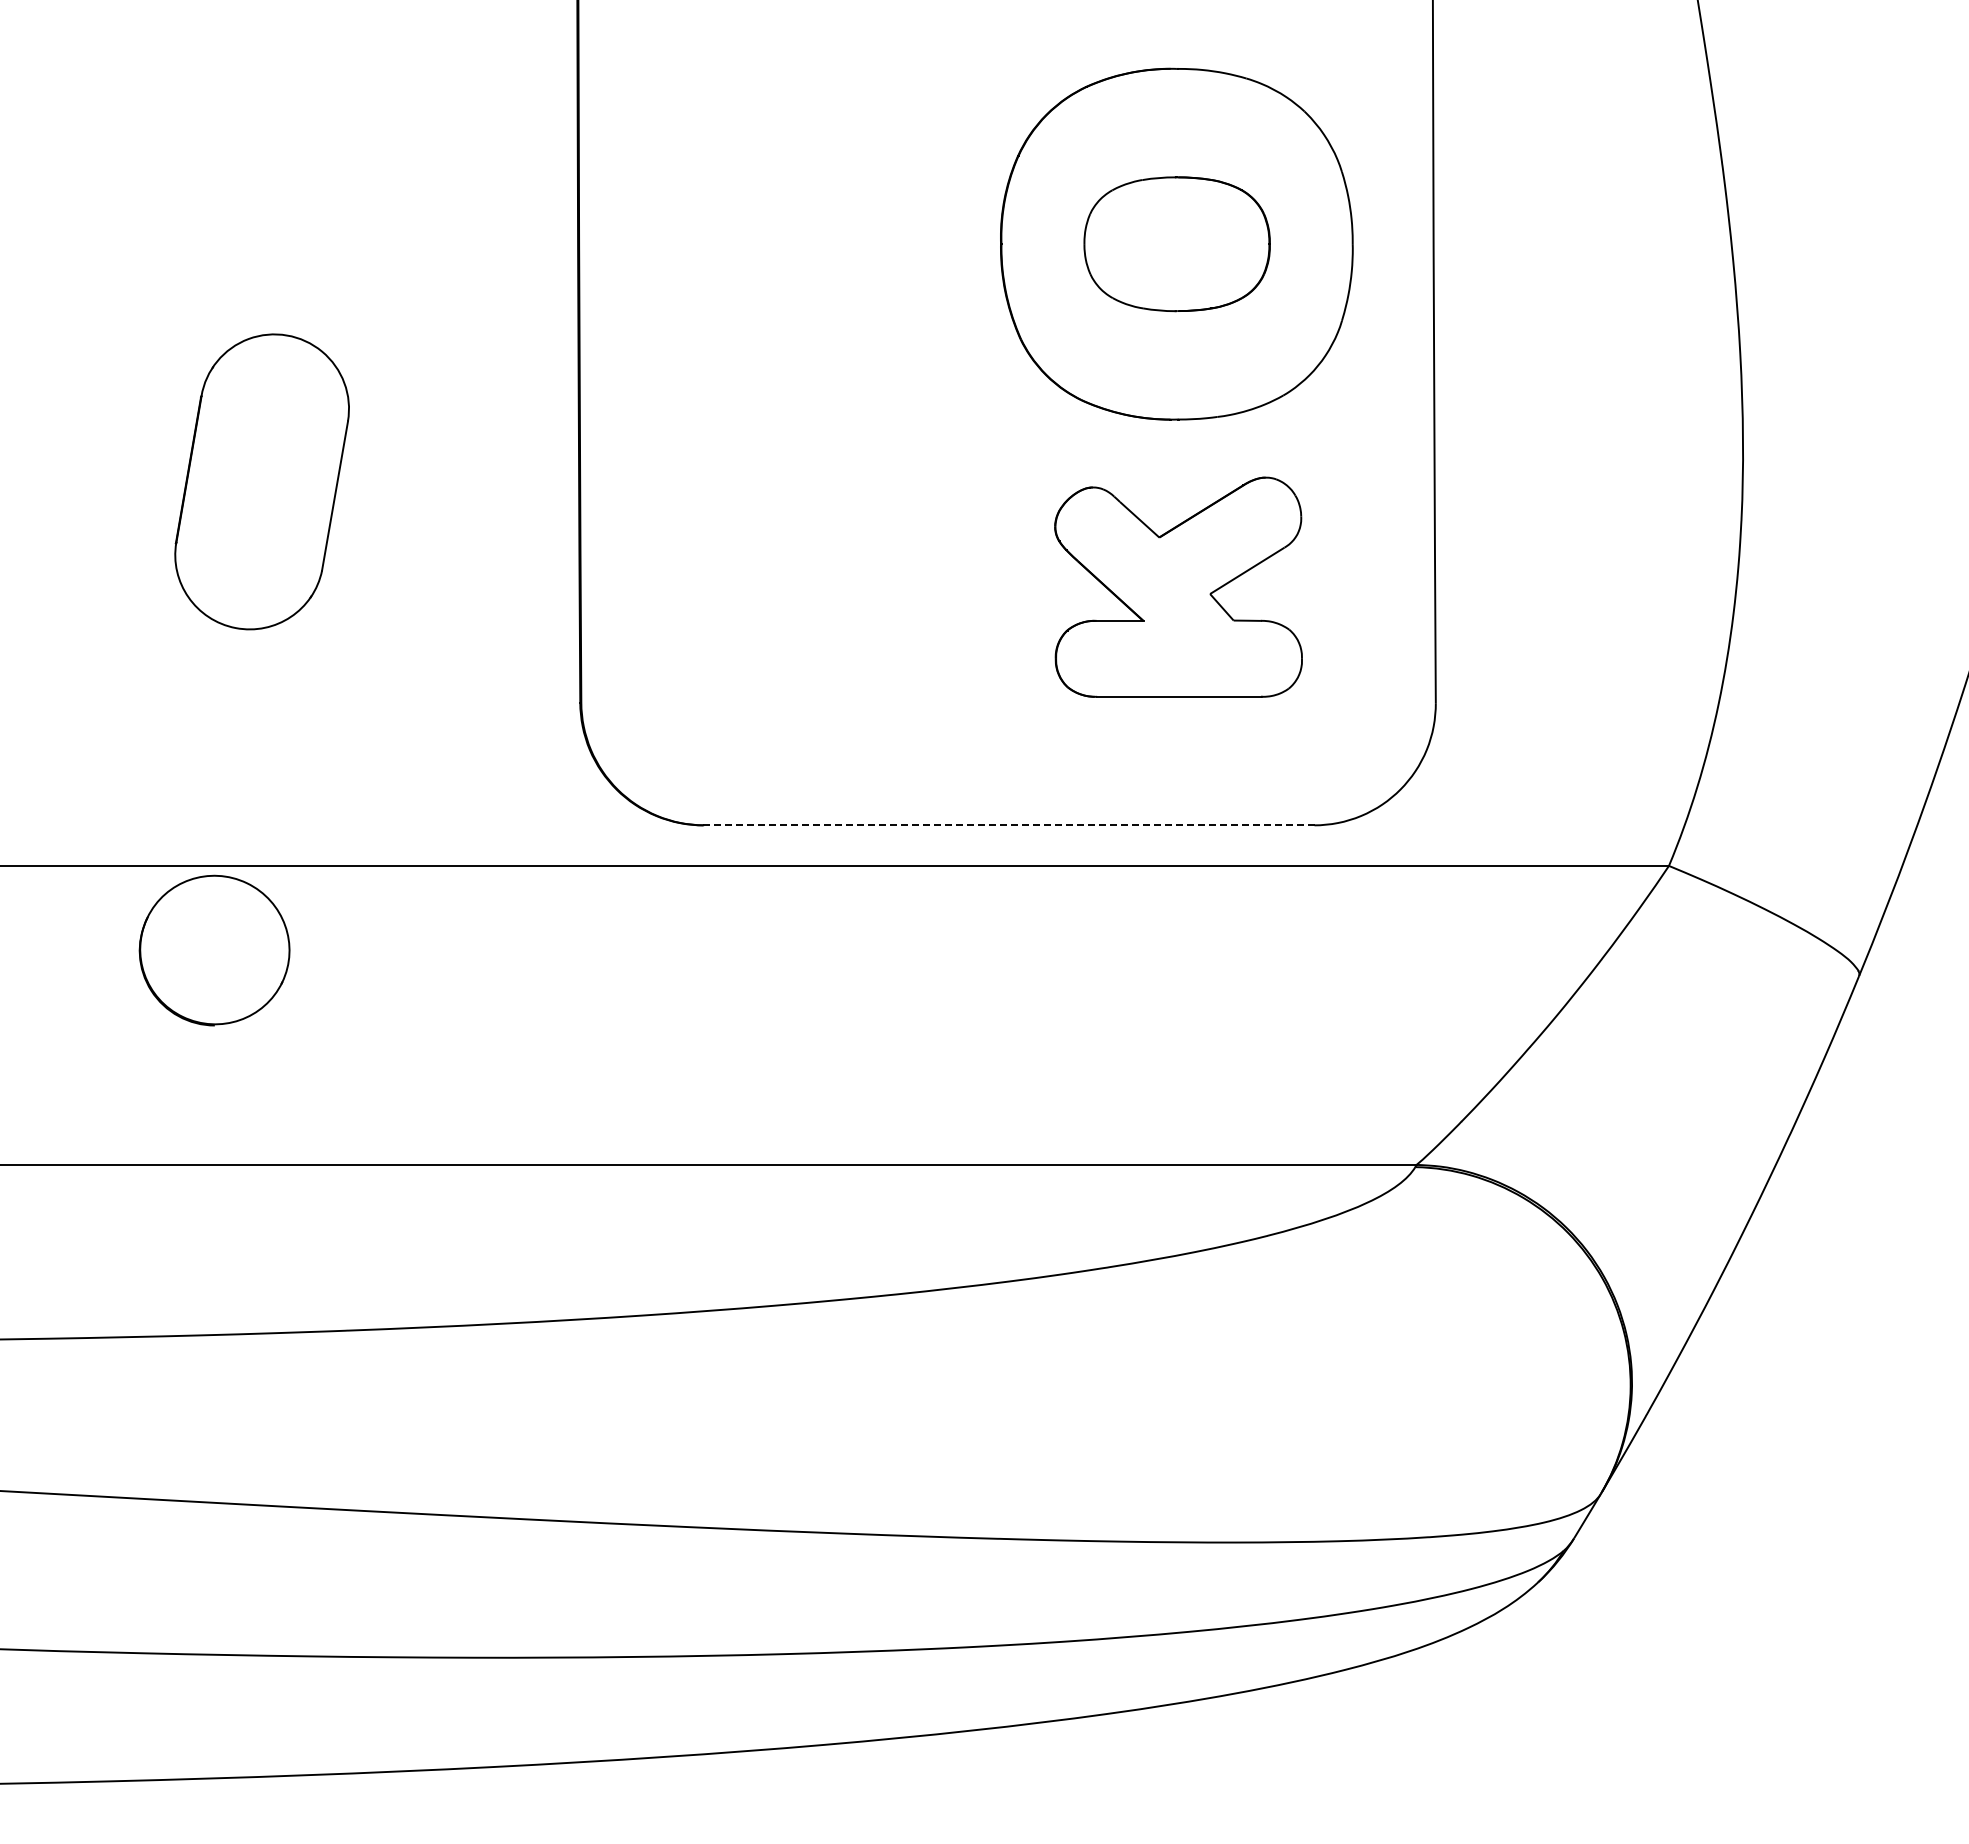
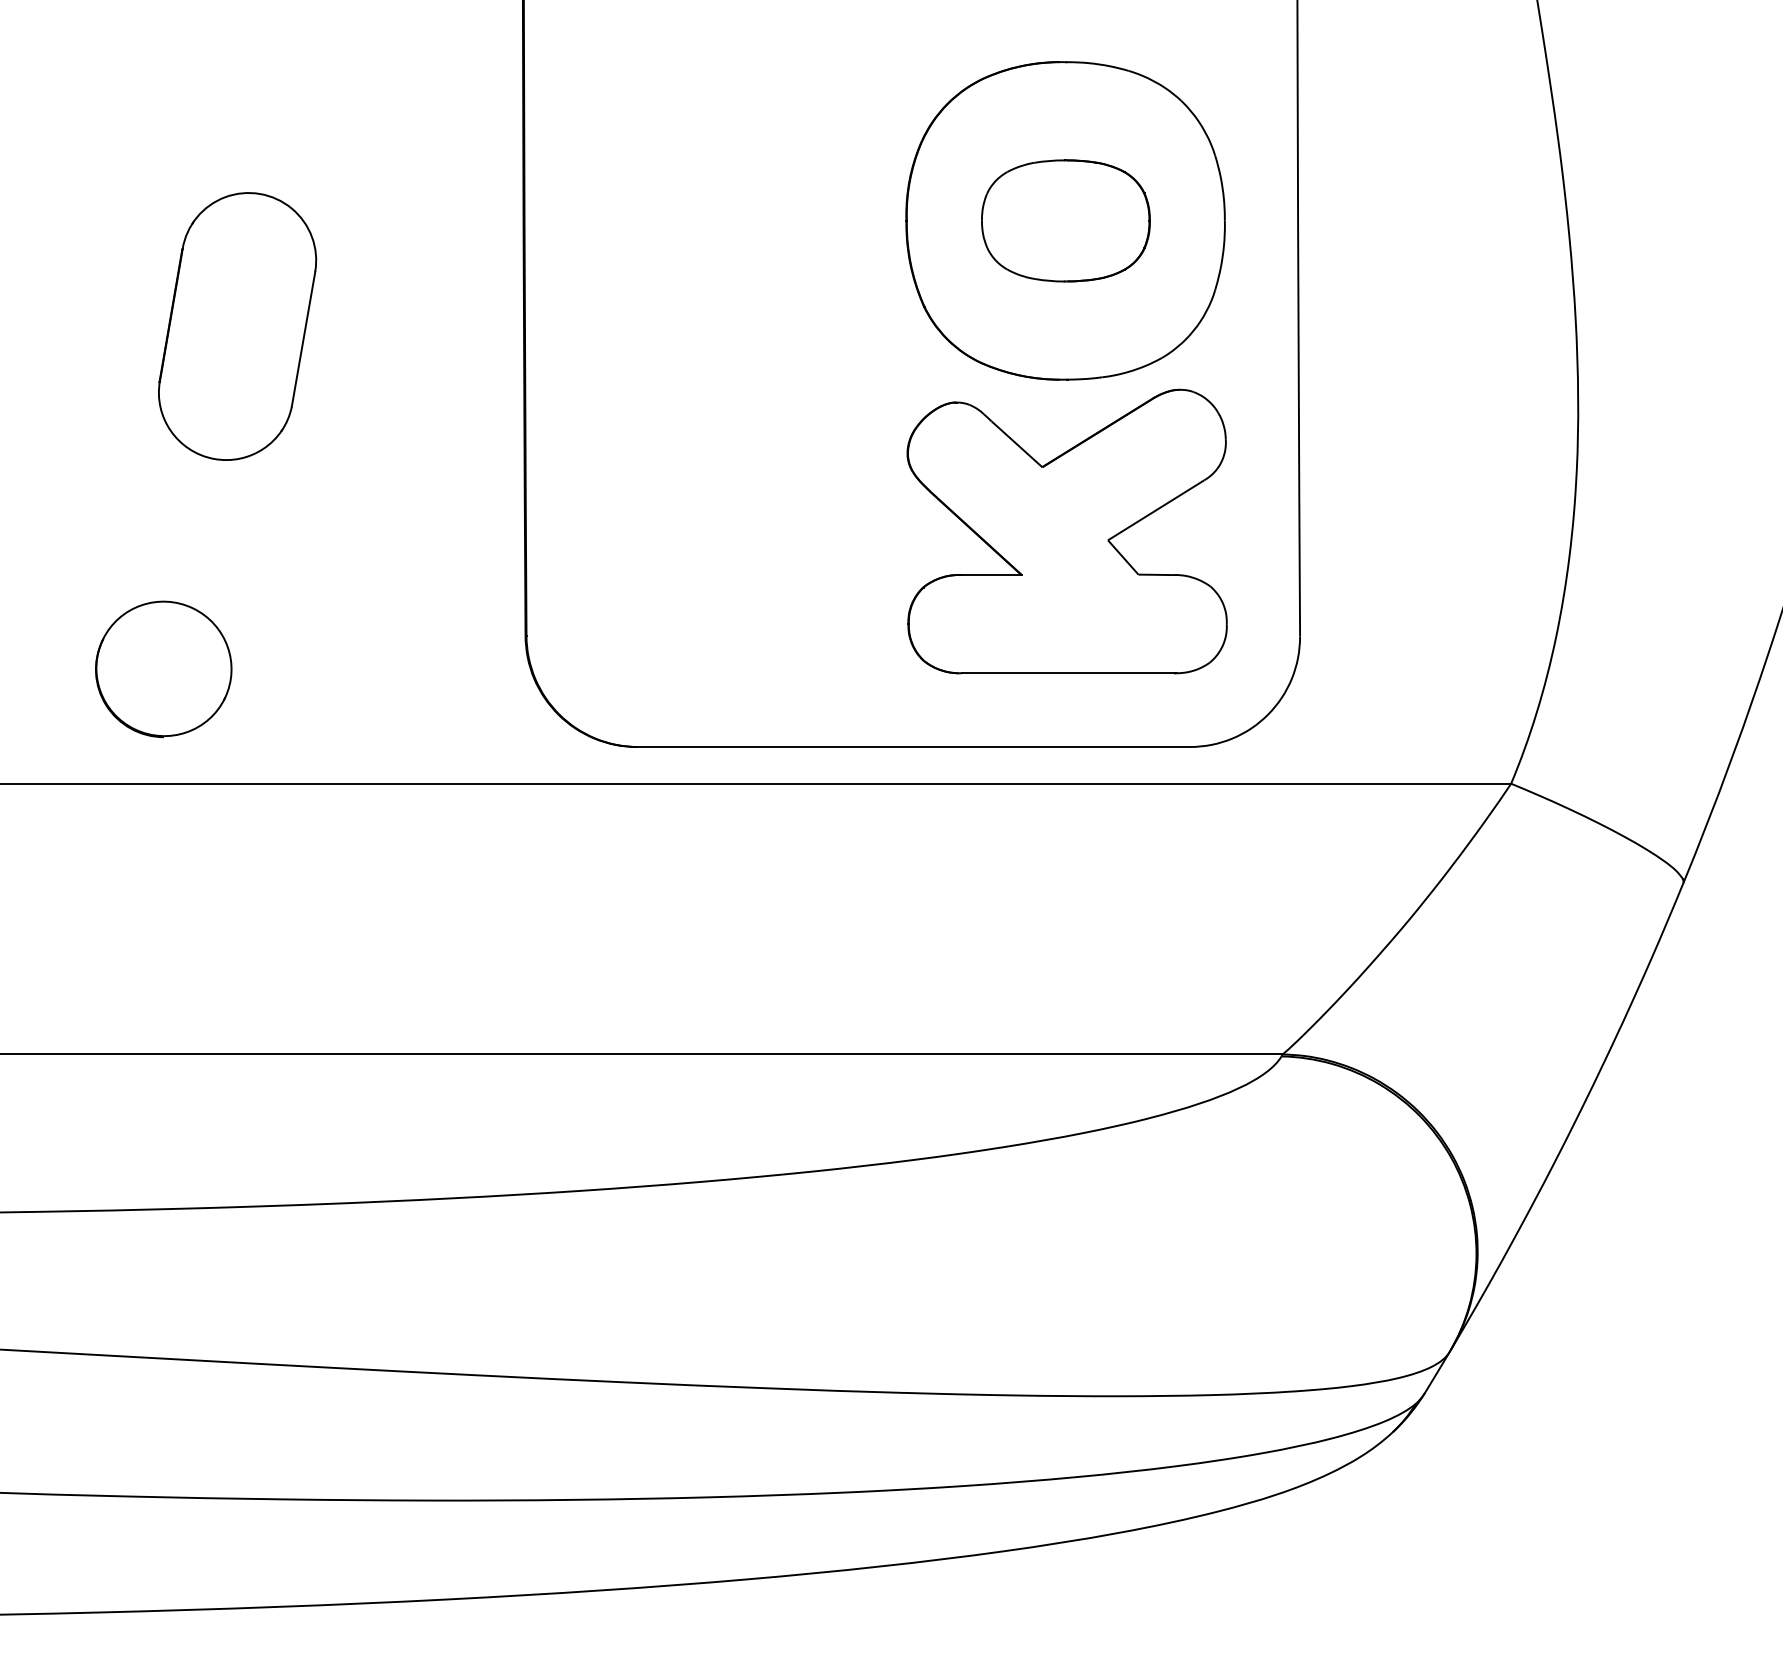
part: (261, 481) -> (236, 326), moved
part: (1178, 586) -> (1067, 530), size x1.43
line: (1008, 825) -> (913, 747), dashed -> solid
part: (214, 950) -> (163, 669), moved

